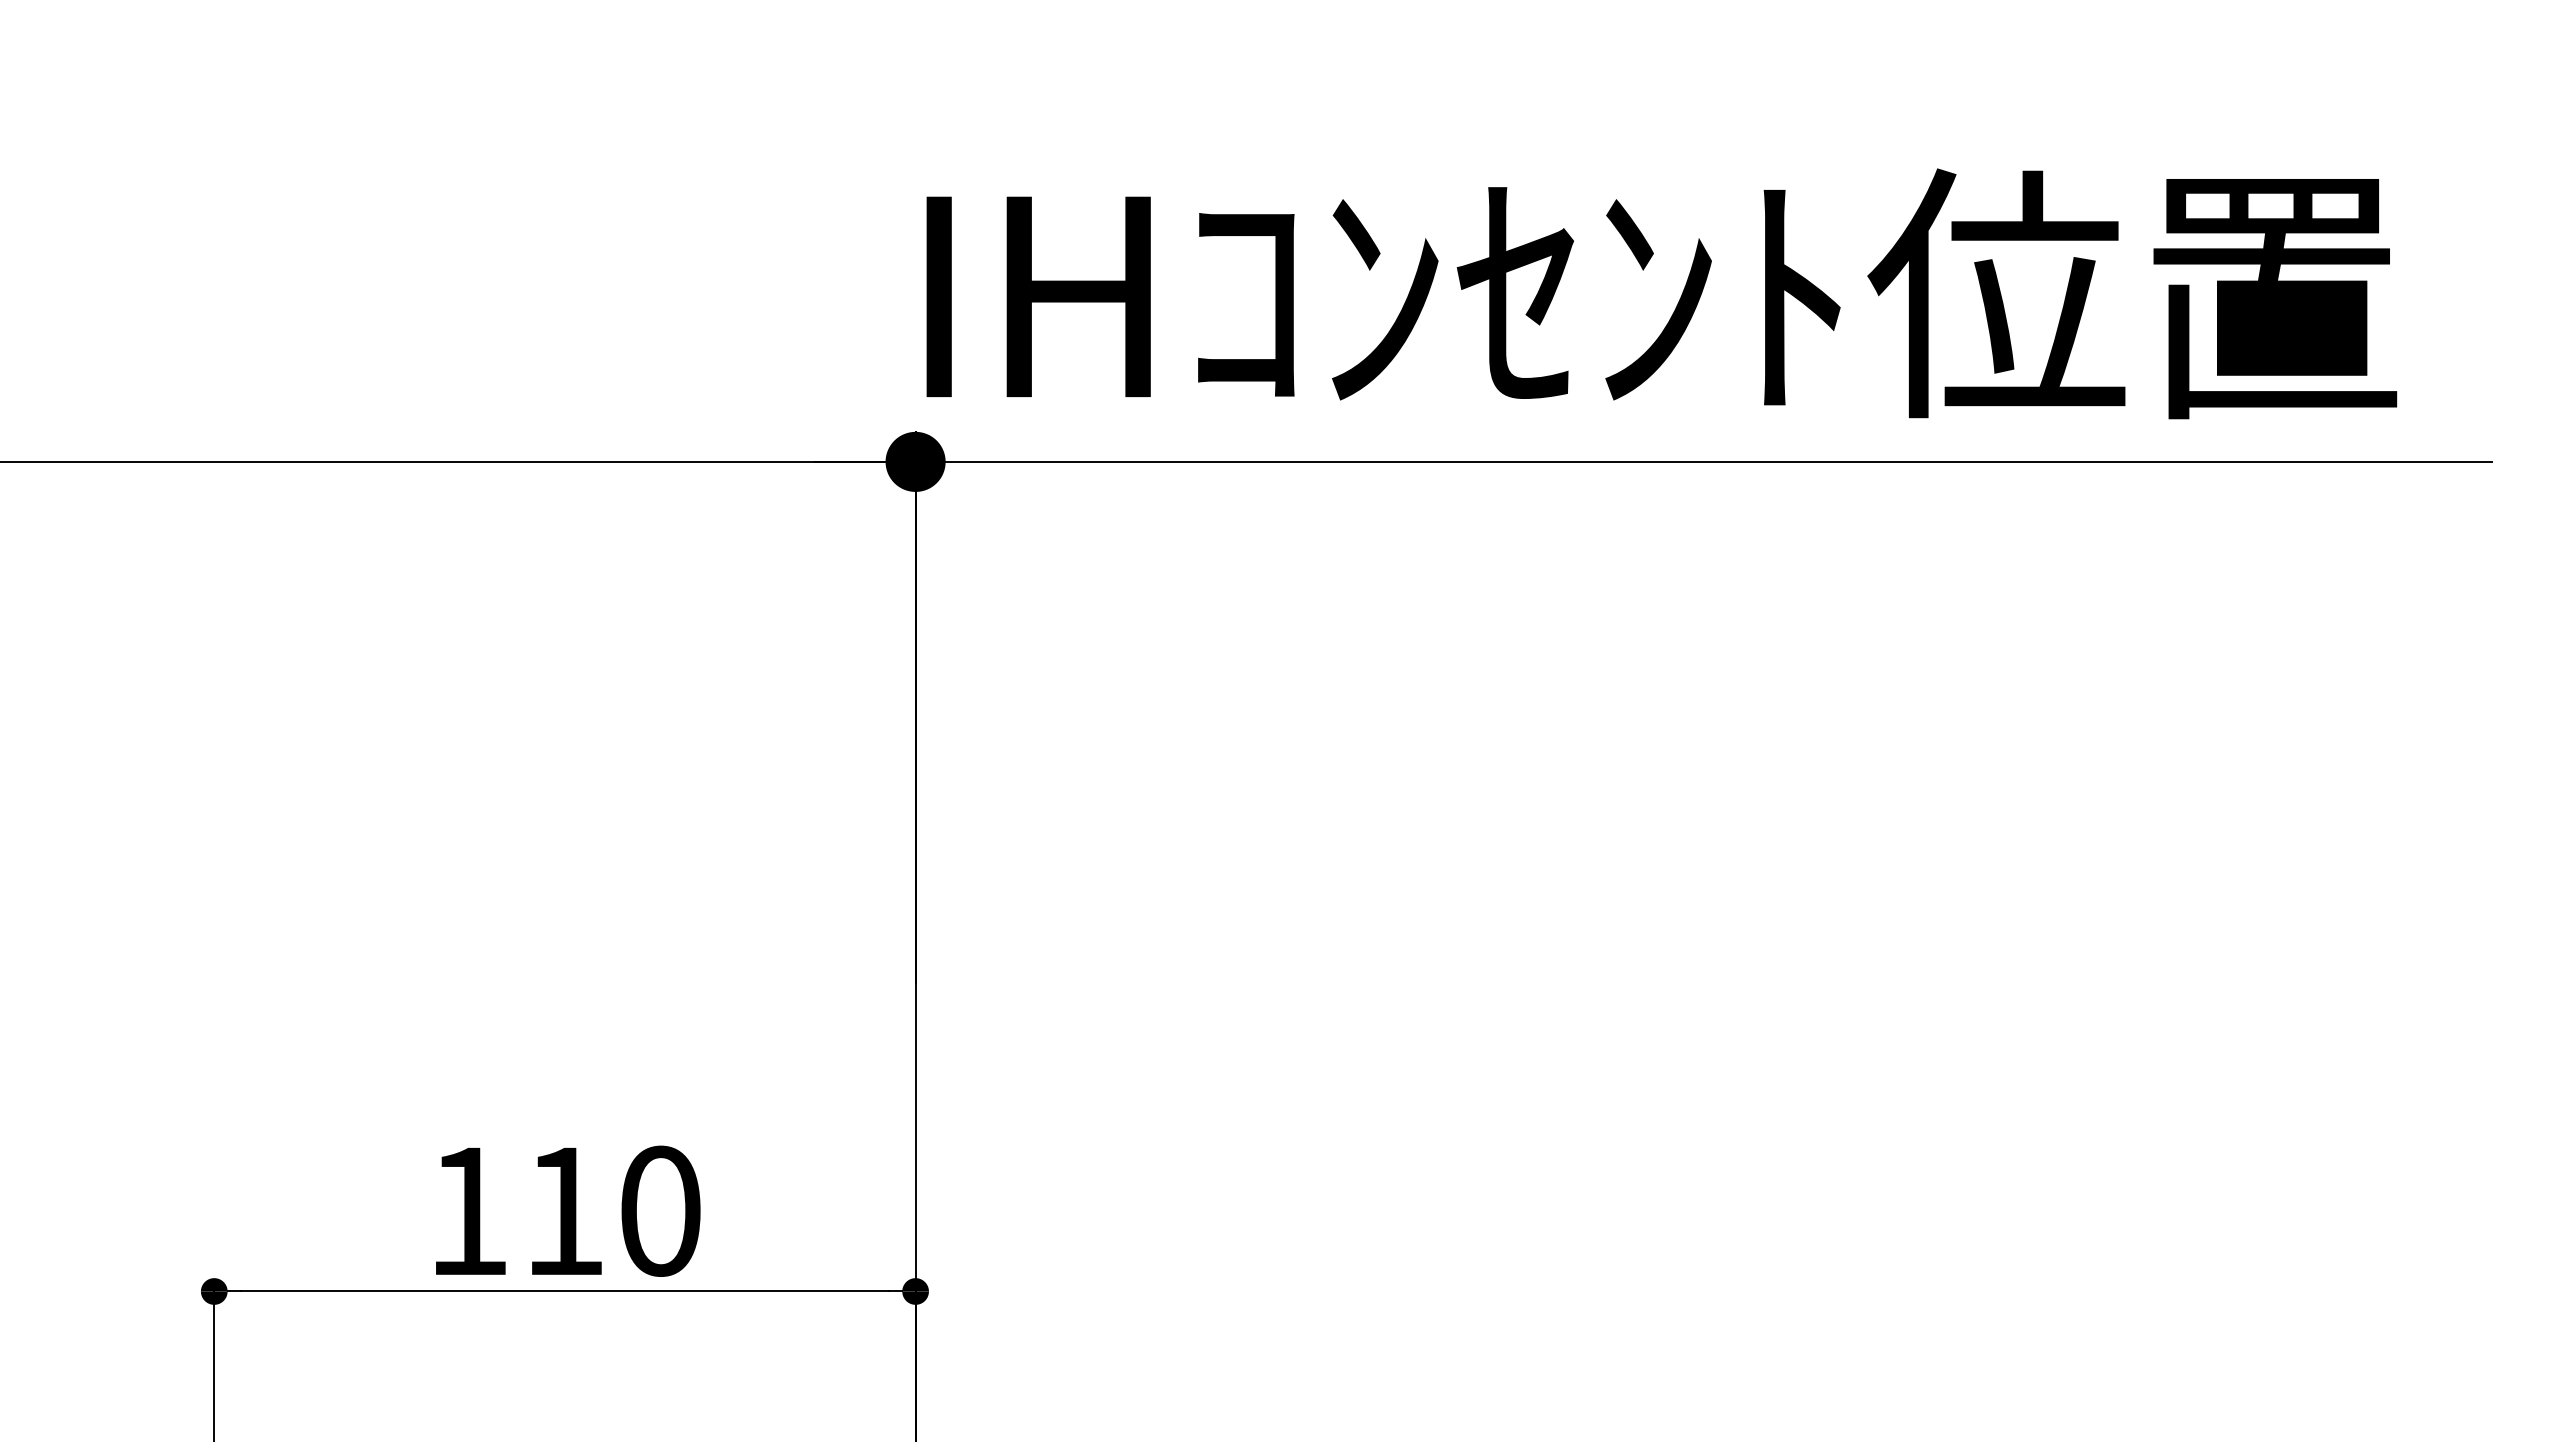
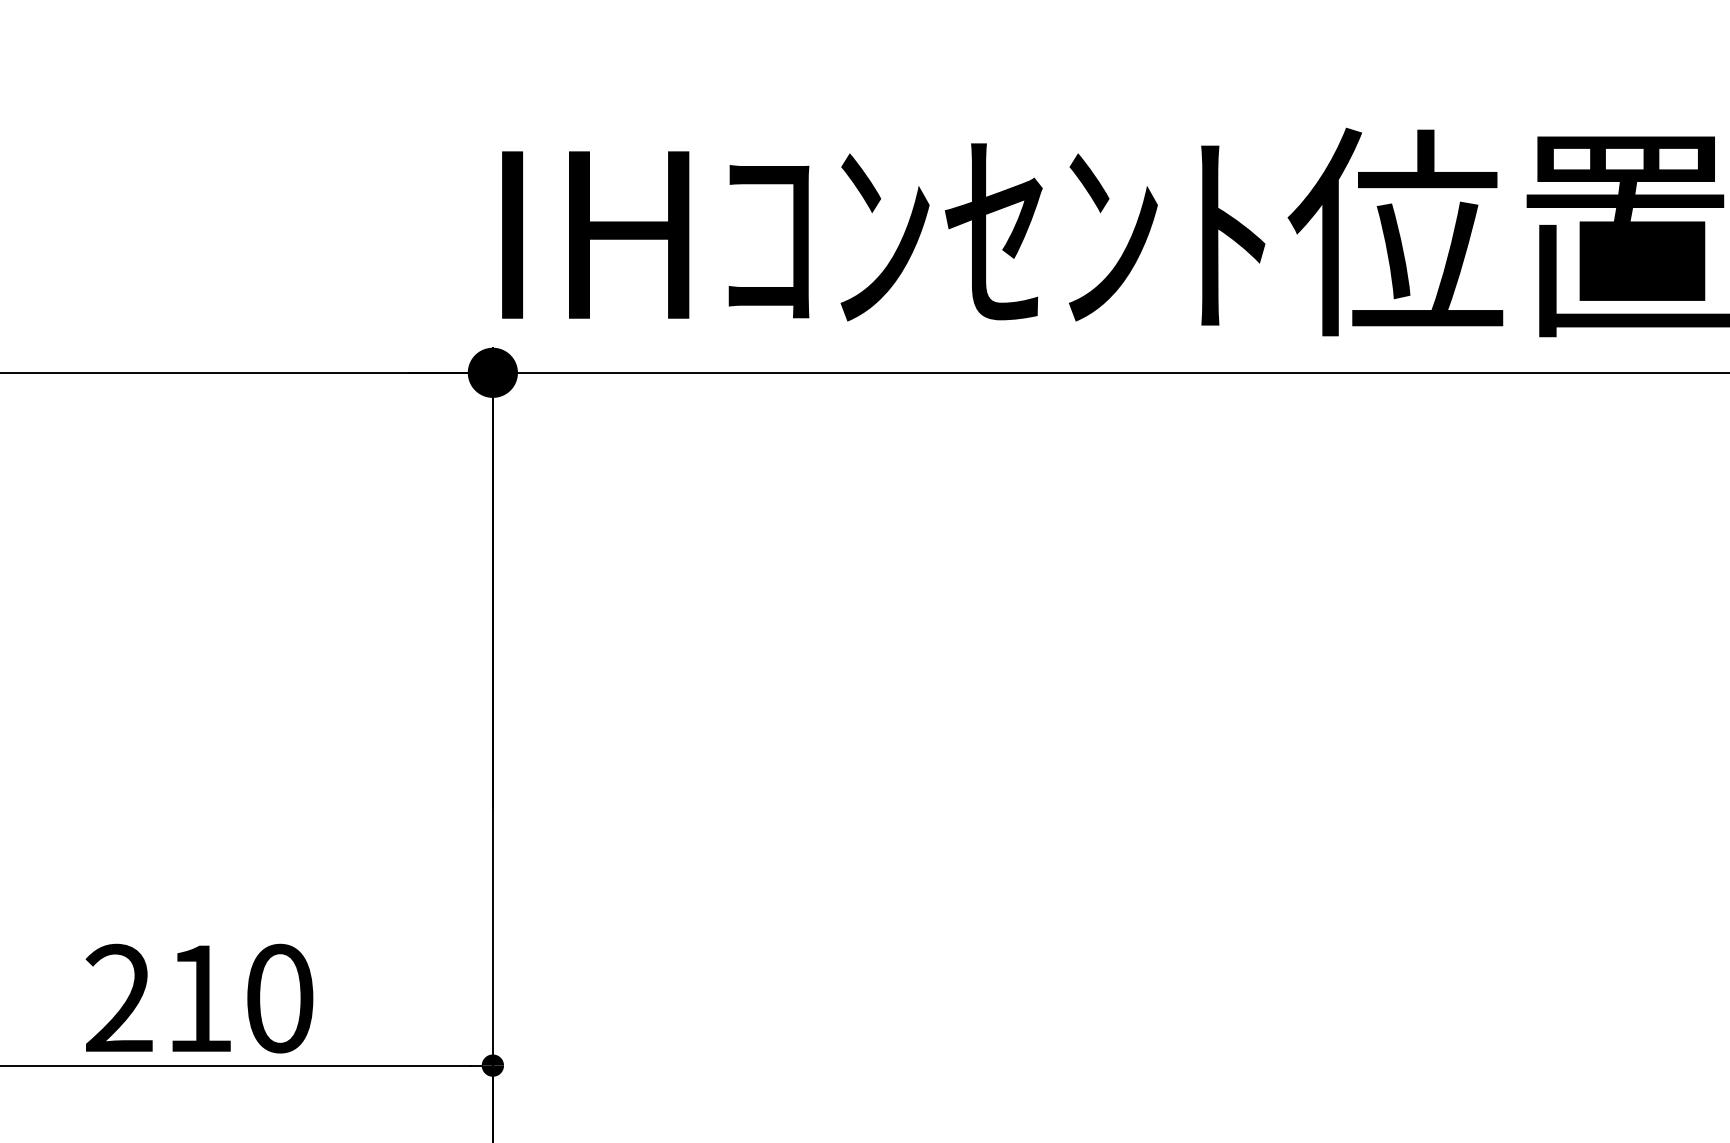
text: (468, 1209) -> (119, 997), 110 -> 210

